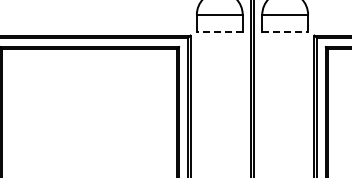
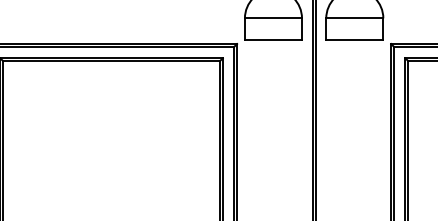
line: (219, 32) -> (273, 40), dashed -> solid
line: (285, 32) -> (355, 40), dashed -> solid

